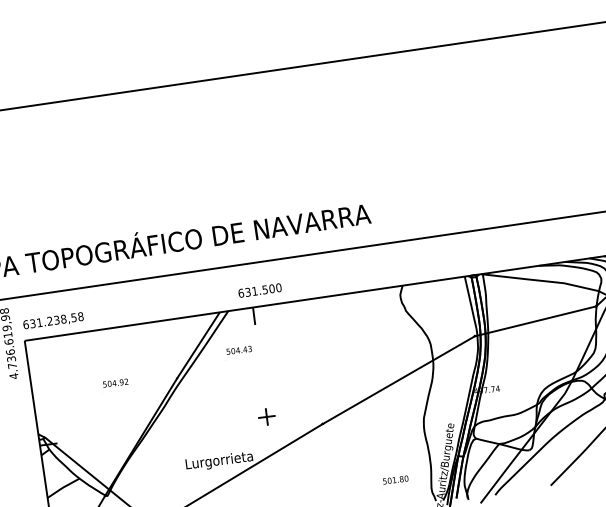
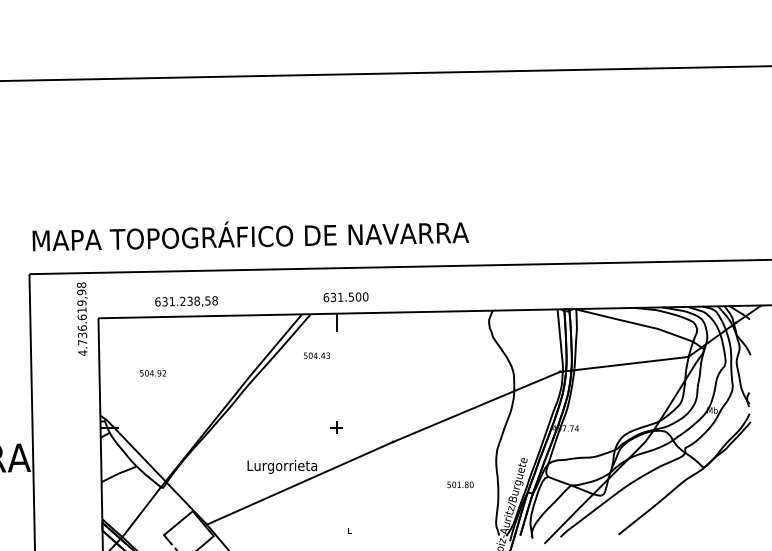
text: (53, 320) -> (186, 301), moved
text: (115, 383) -> (152, 373), moved
part: (266, 416) -> (336, 427), size x0.7
text: (395, 479) -> (460, 484), moved

